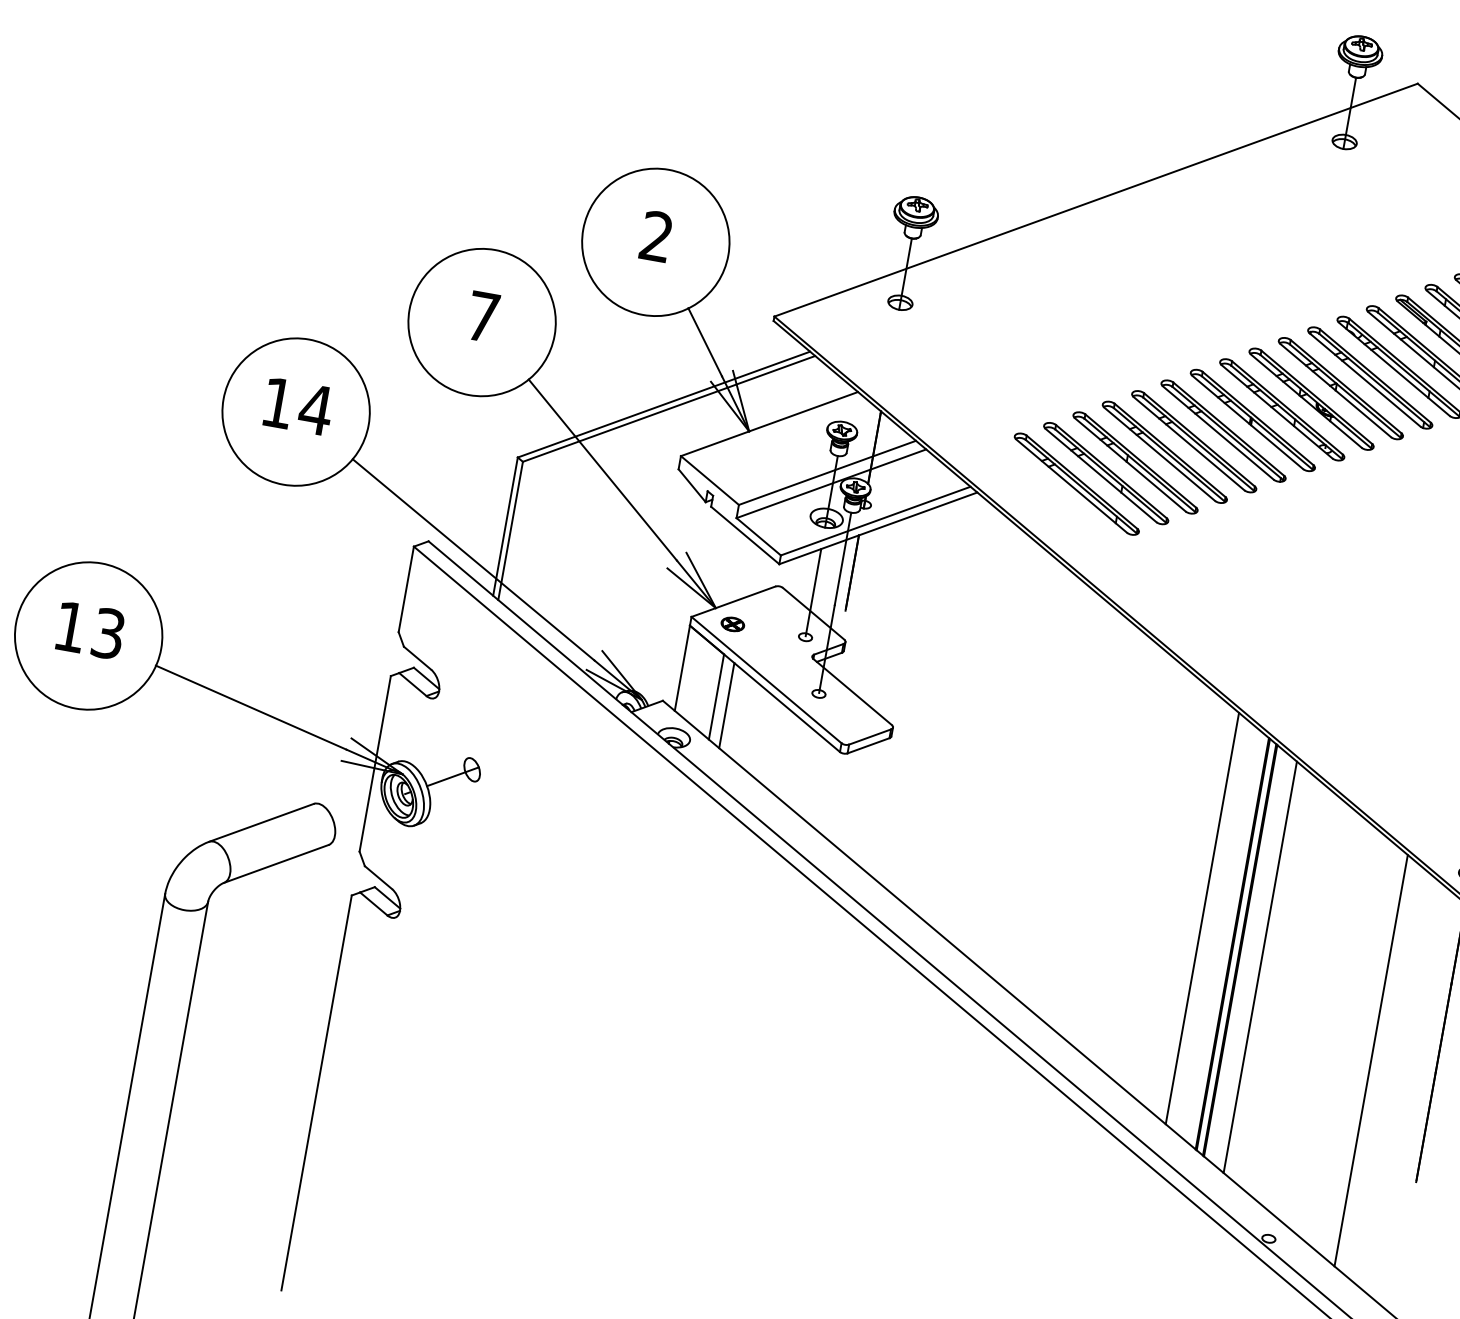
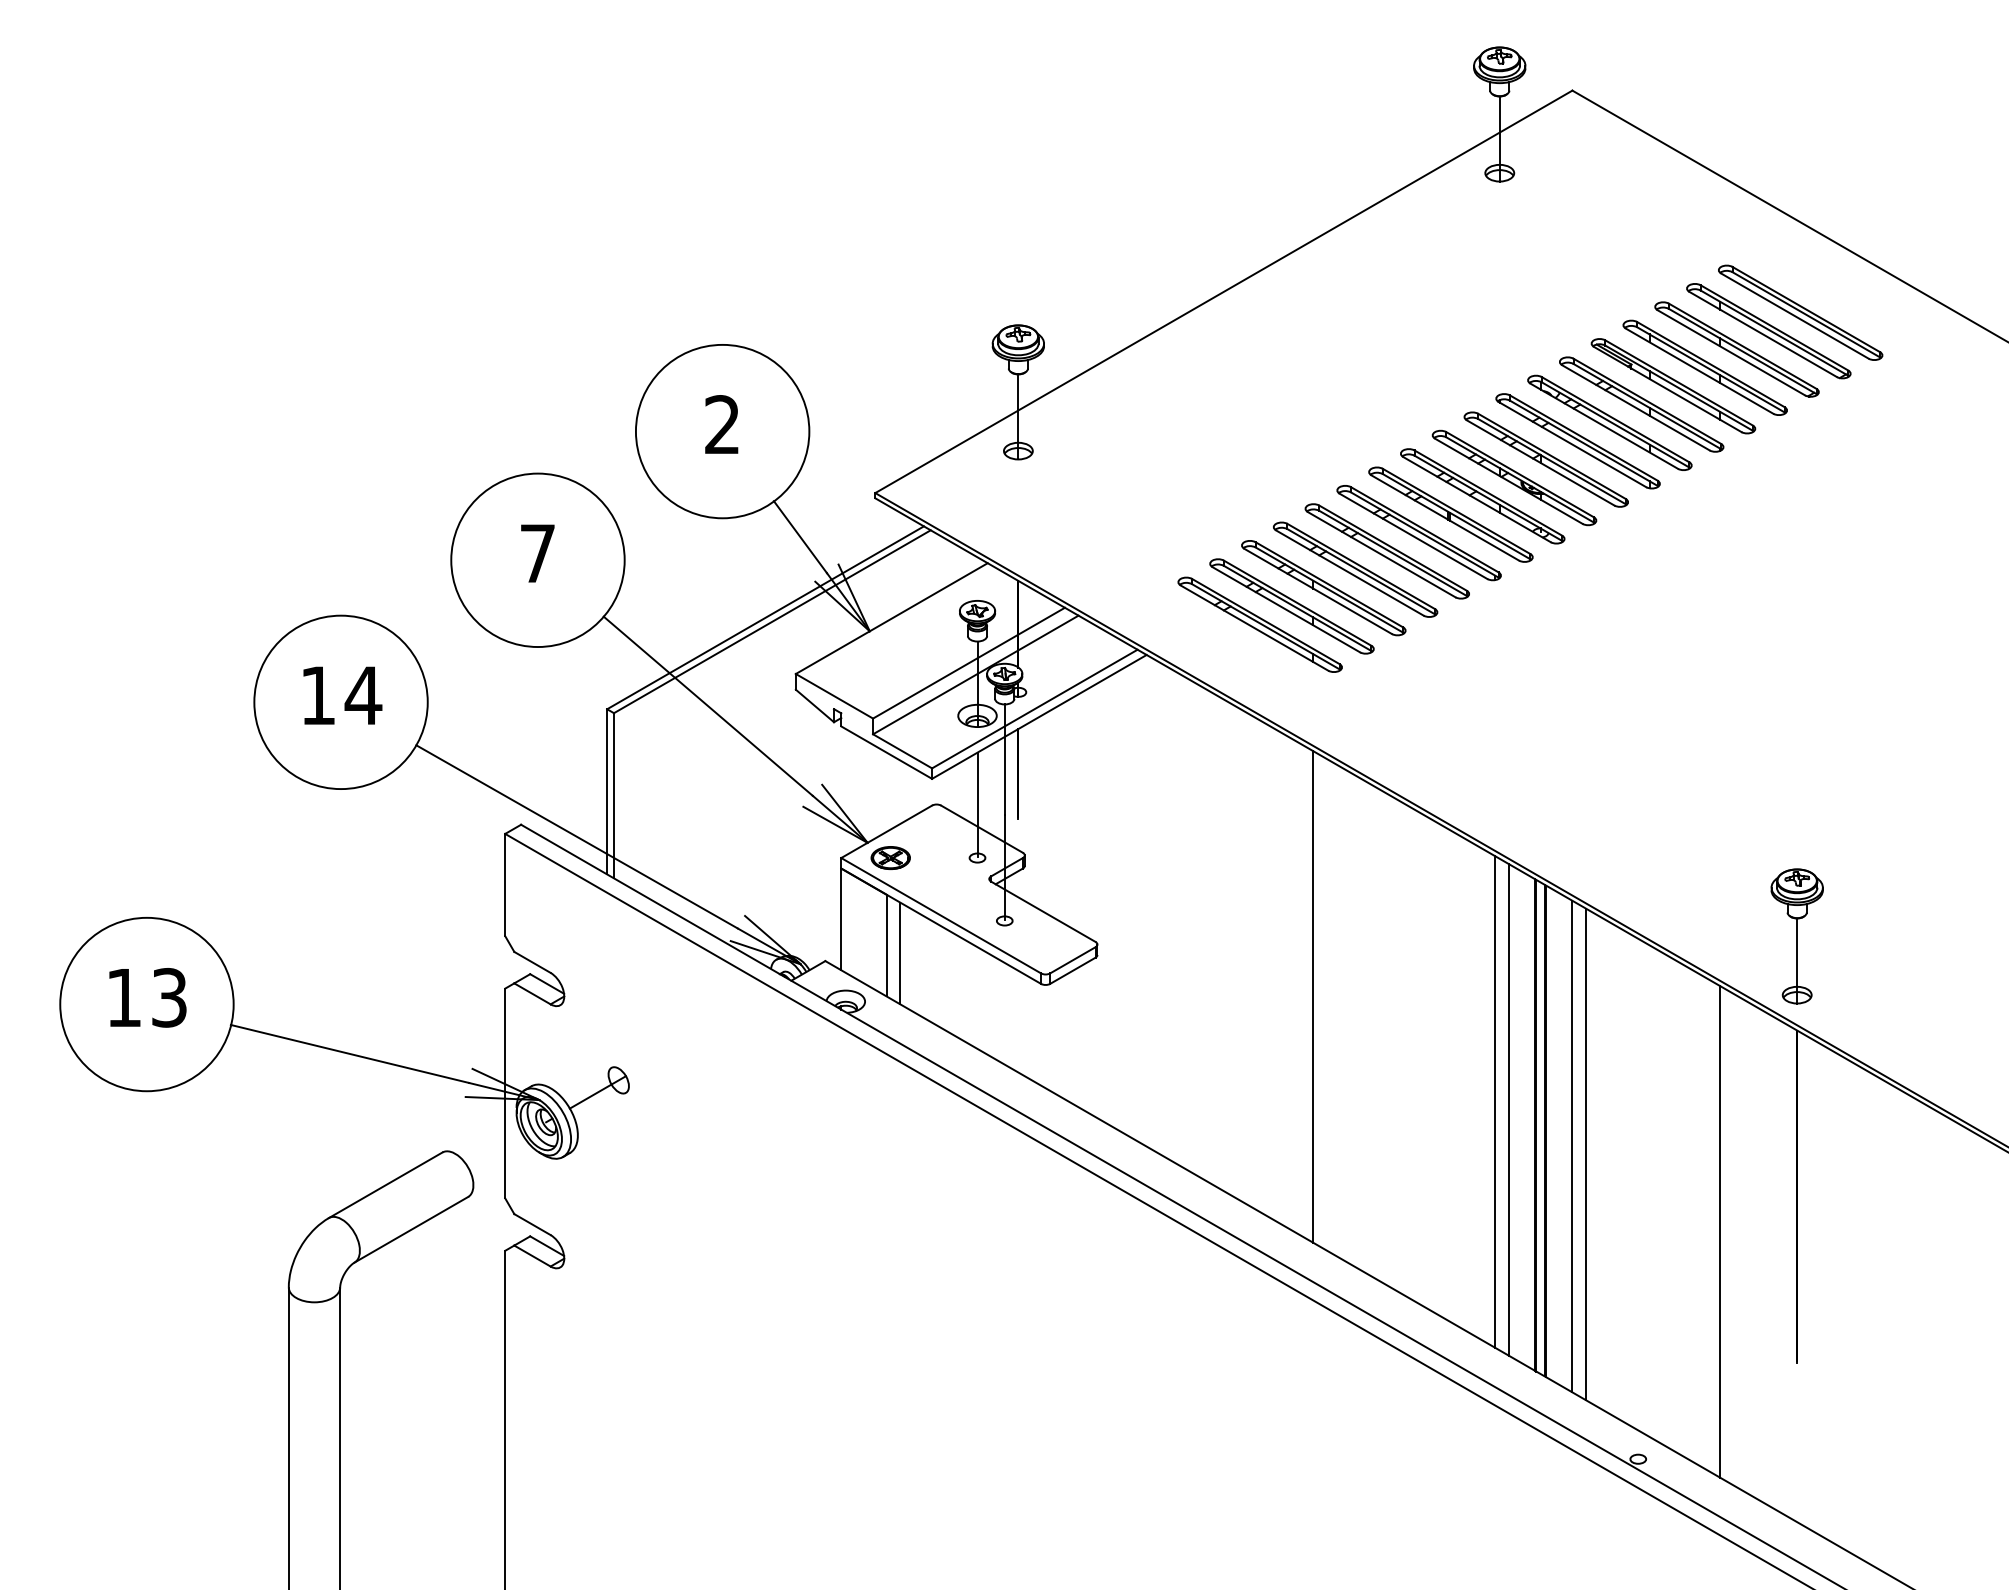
part: (732, 624) -> (890, 858), size x1.43
line: (1066, 803) -> (1313, 996), added
line: (1212, 926) -> (1508, 1109), added
line: (1270, 976) -> (1586, 1154), added

